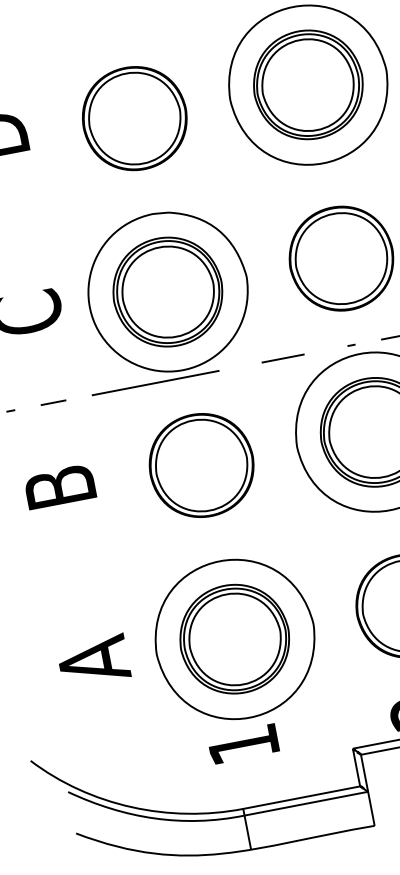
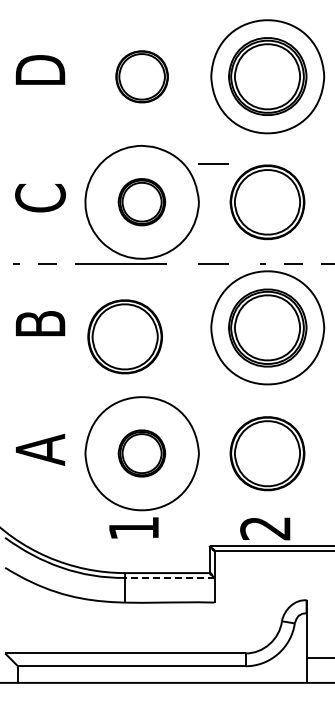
part: (133, 118) -> (141, 76), size x0.7
line: (256, 219) -> (213, 163), added
part: (167, 291) -> (141, 201), size x0.6
part: (200, 465) -> (124, 336), moved
part: (234, 639) -> (141, 453), size x0.6
line: (305, 803) -> (169, 577), solid -> dashed

